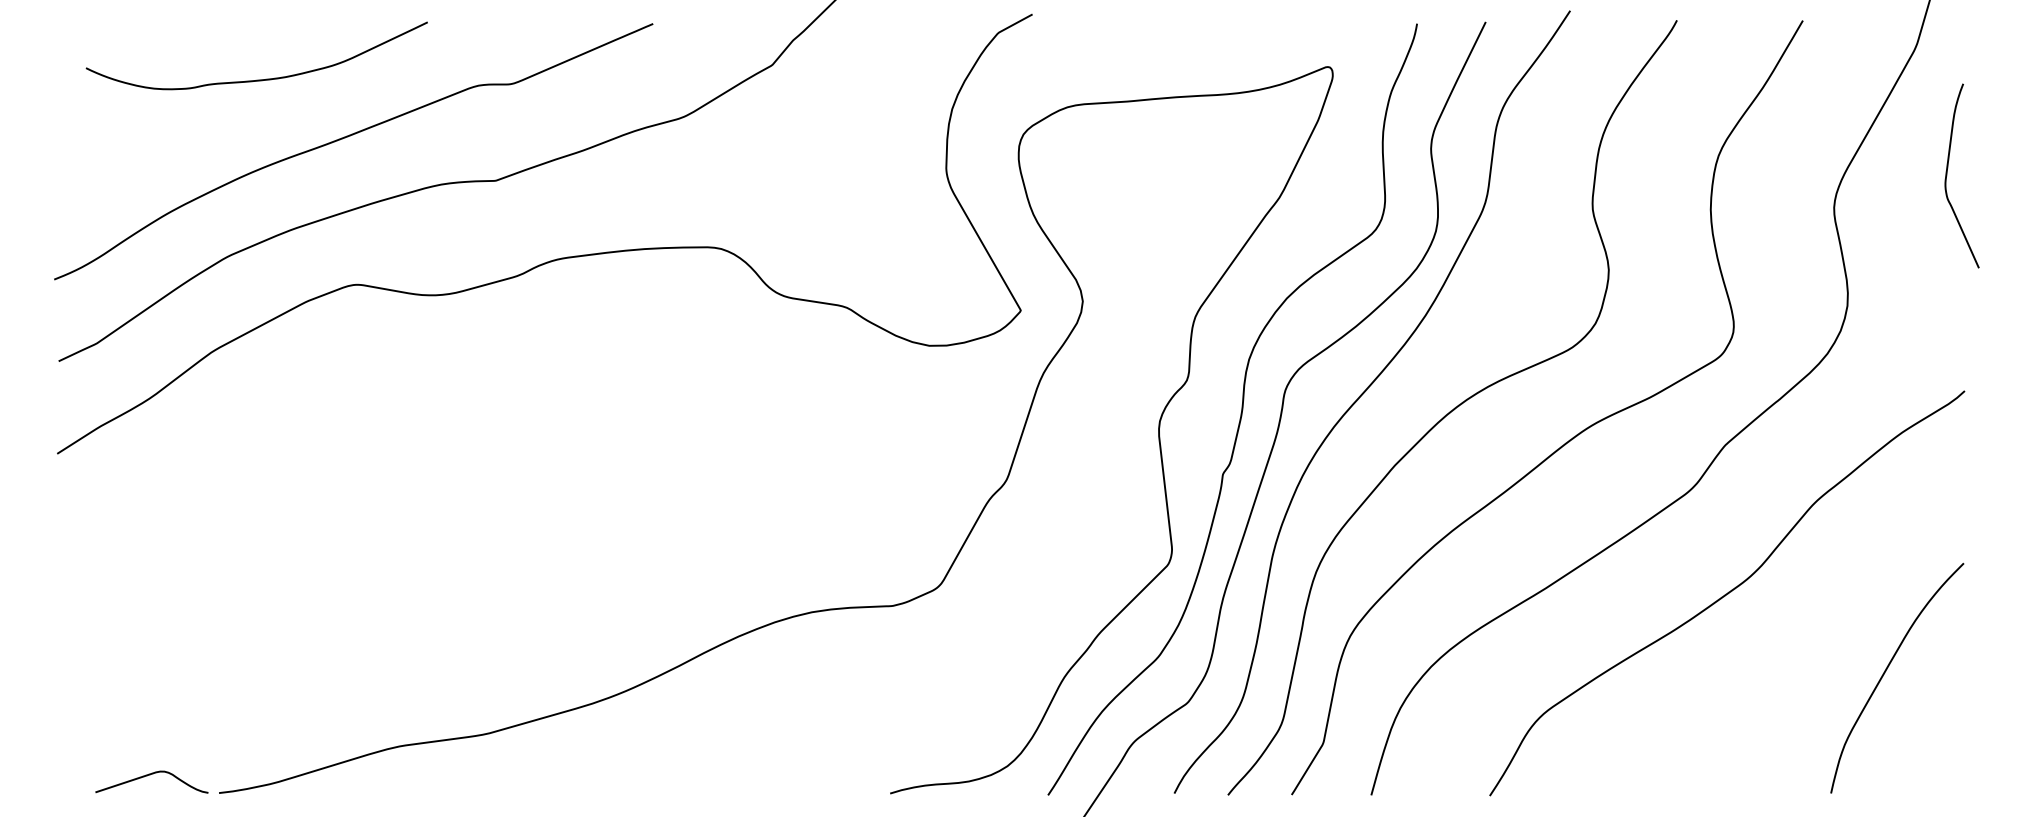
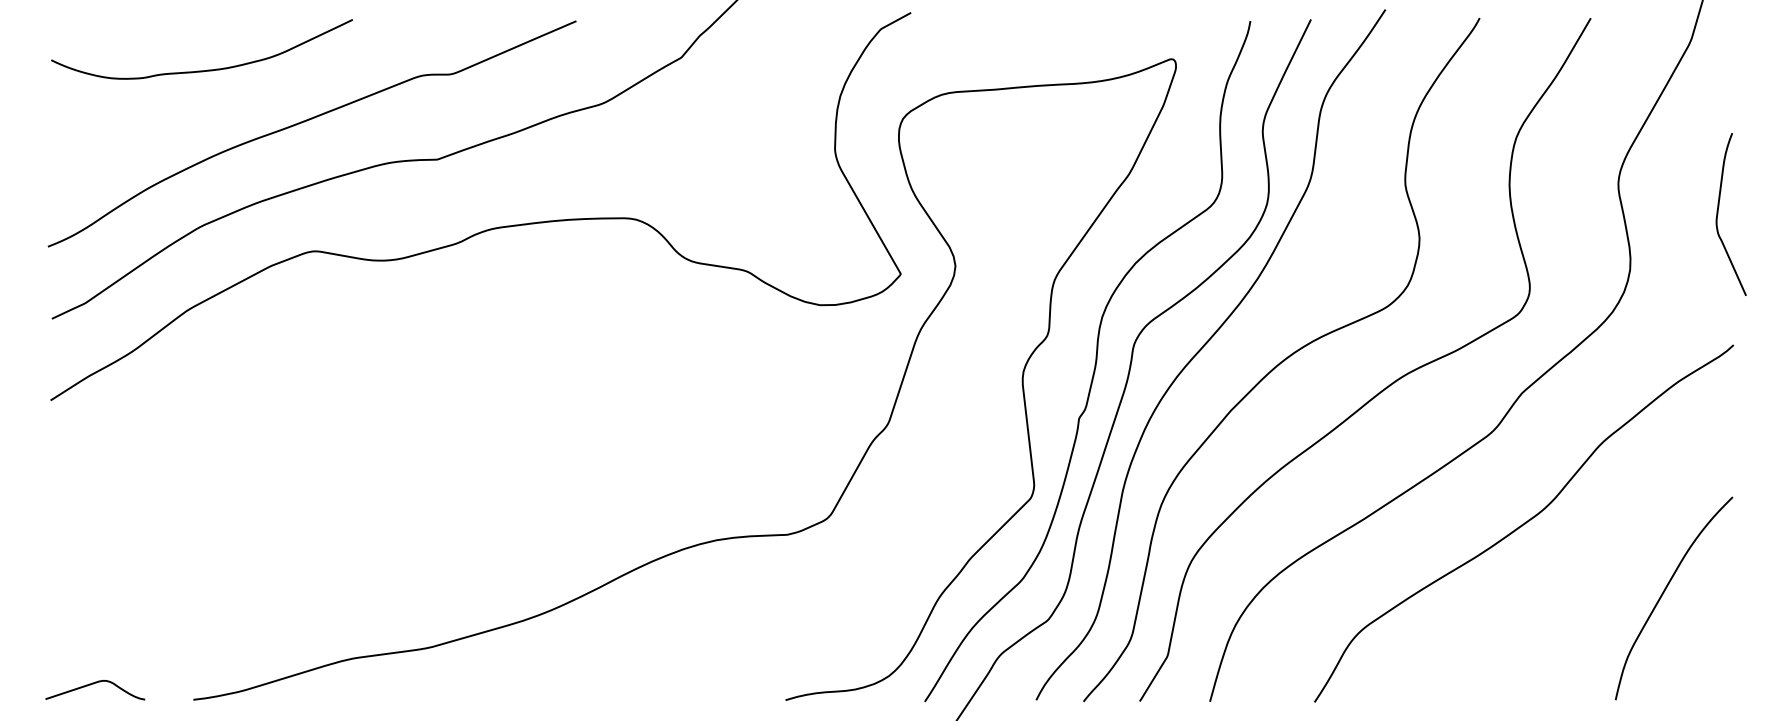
curve: (256, 79) -> (201, 70), moved
curve: (1947, 175) -> (1718, 214), moved
curve: (150, 775) -> (94, 684), moved

